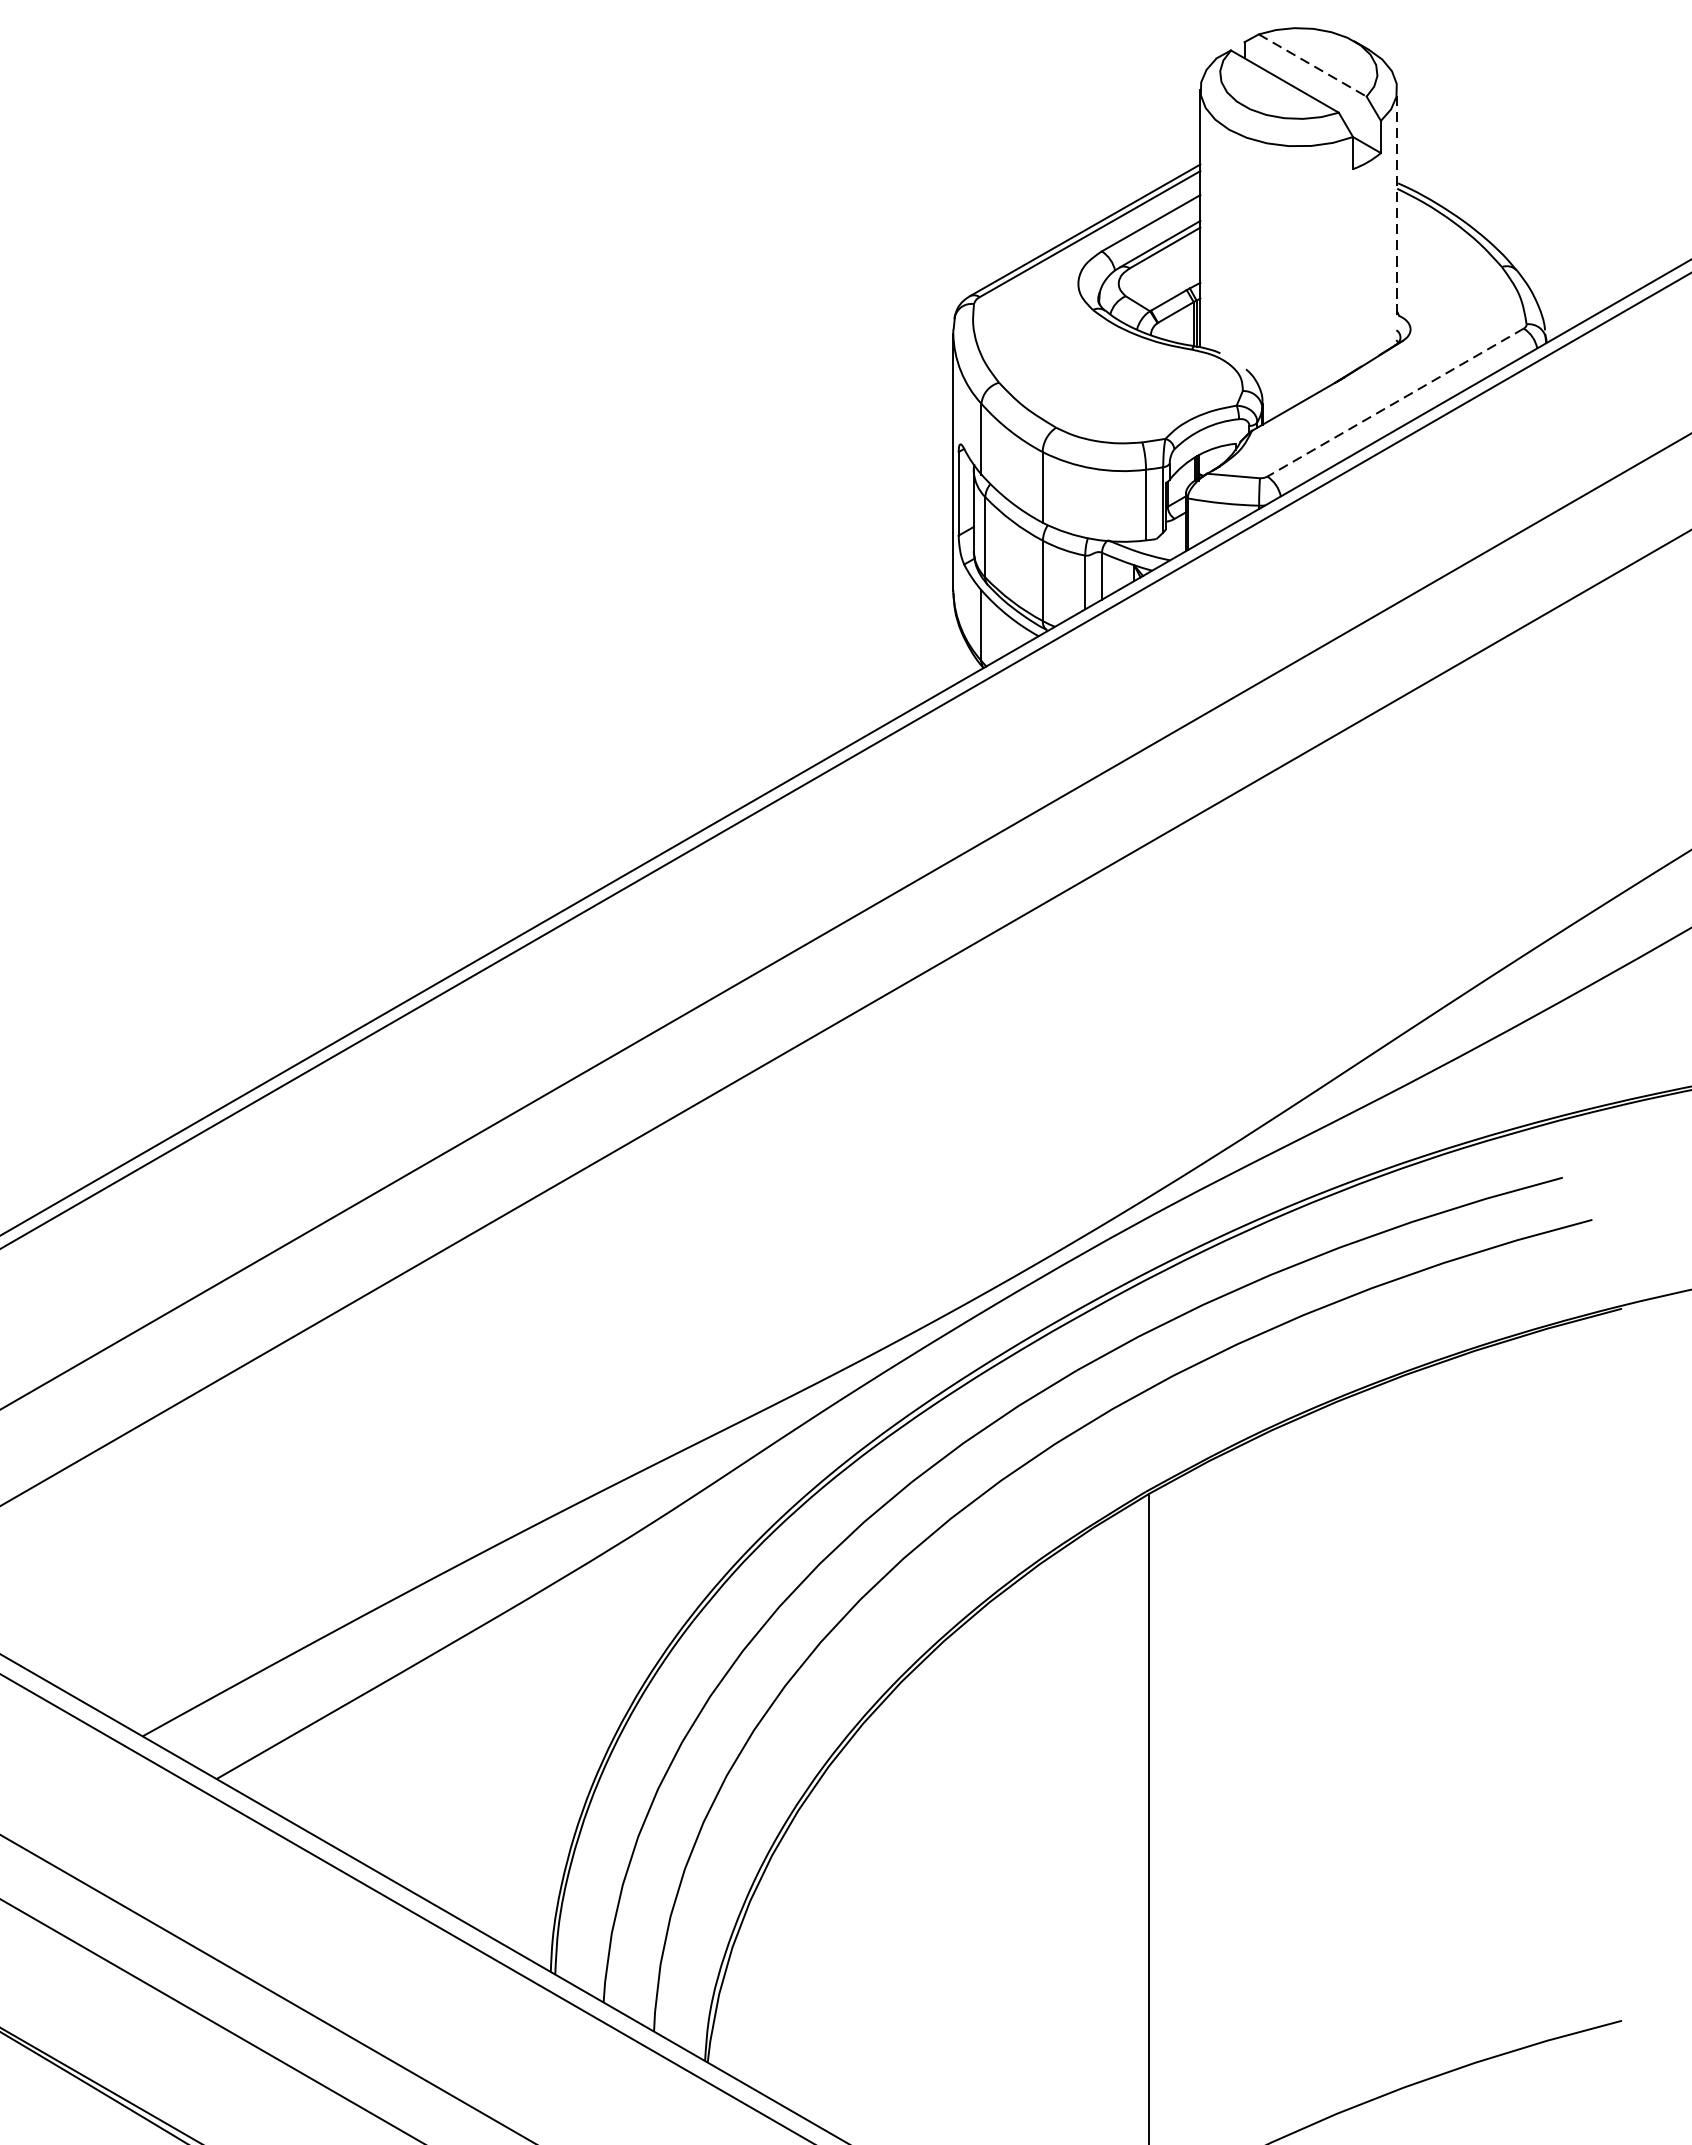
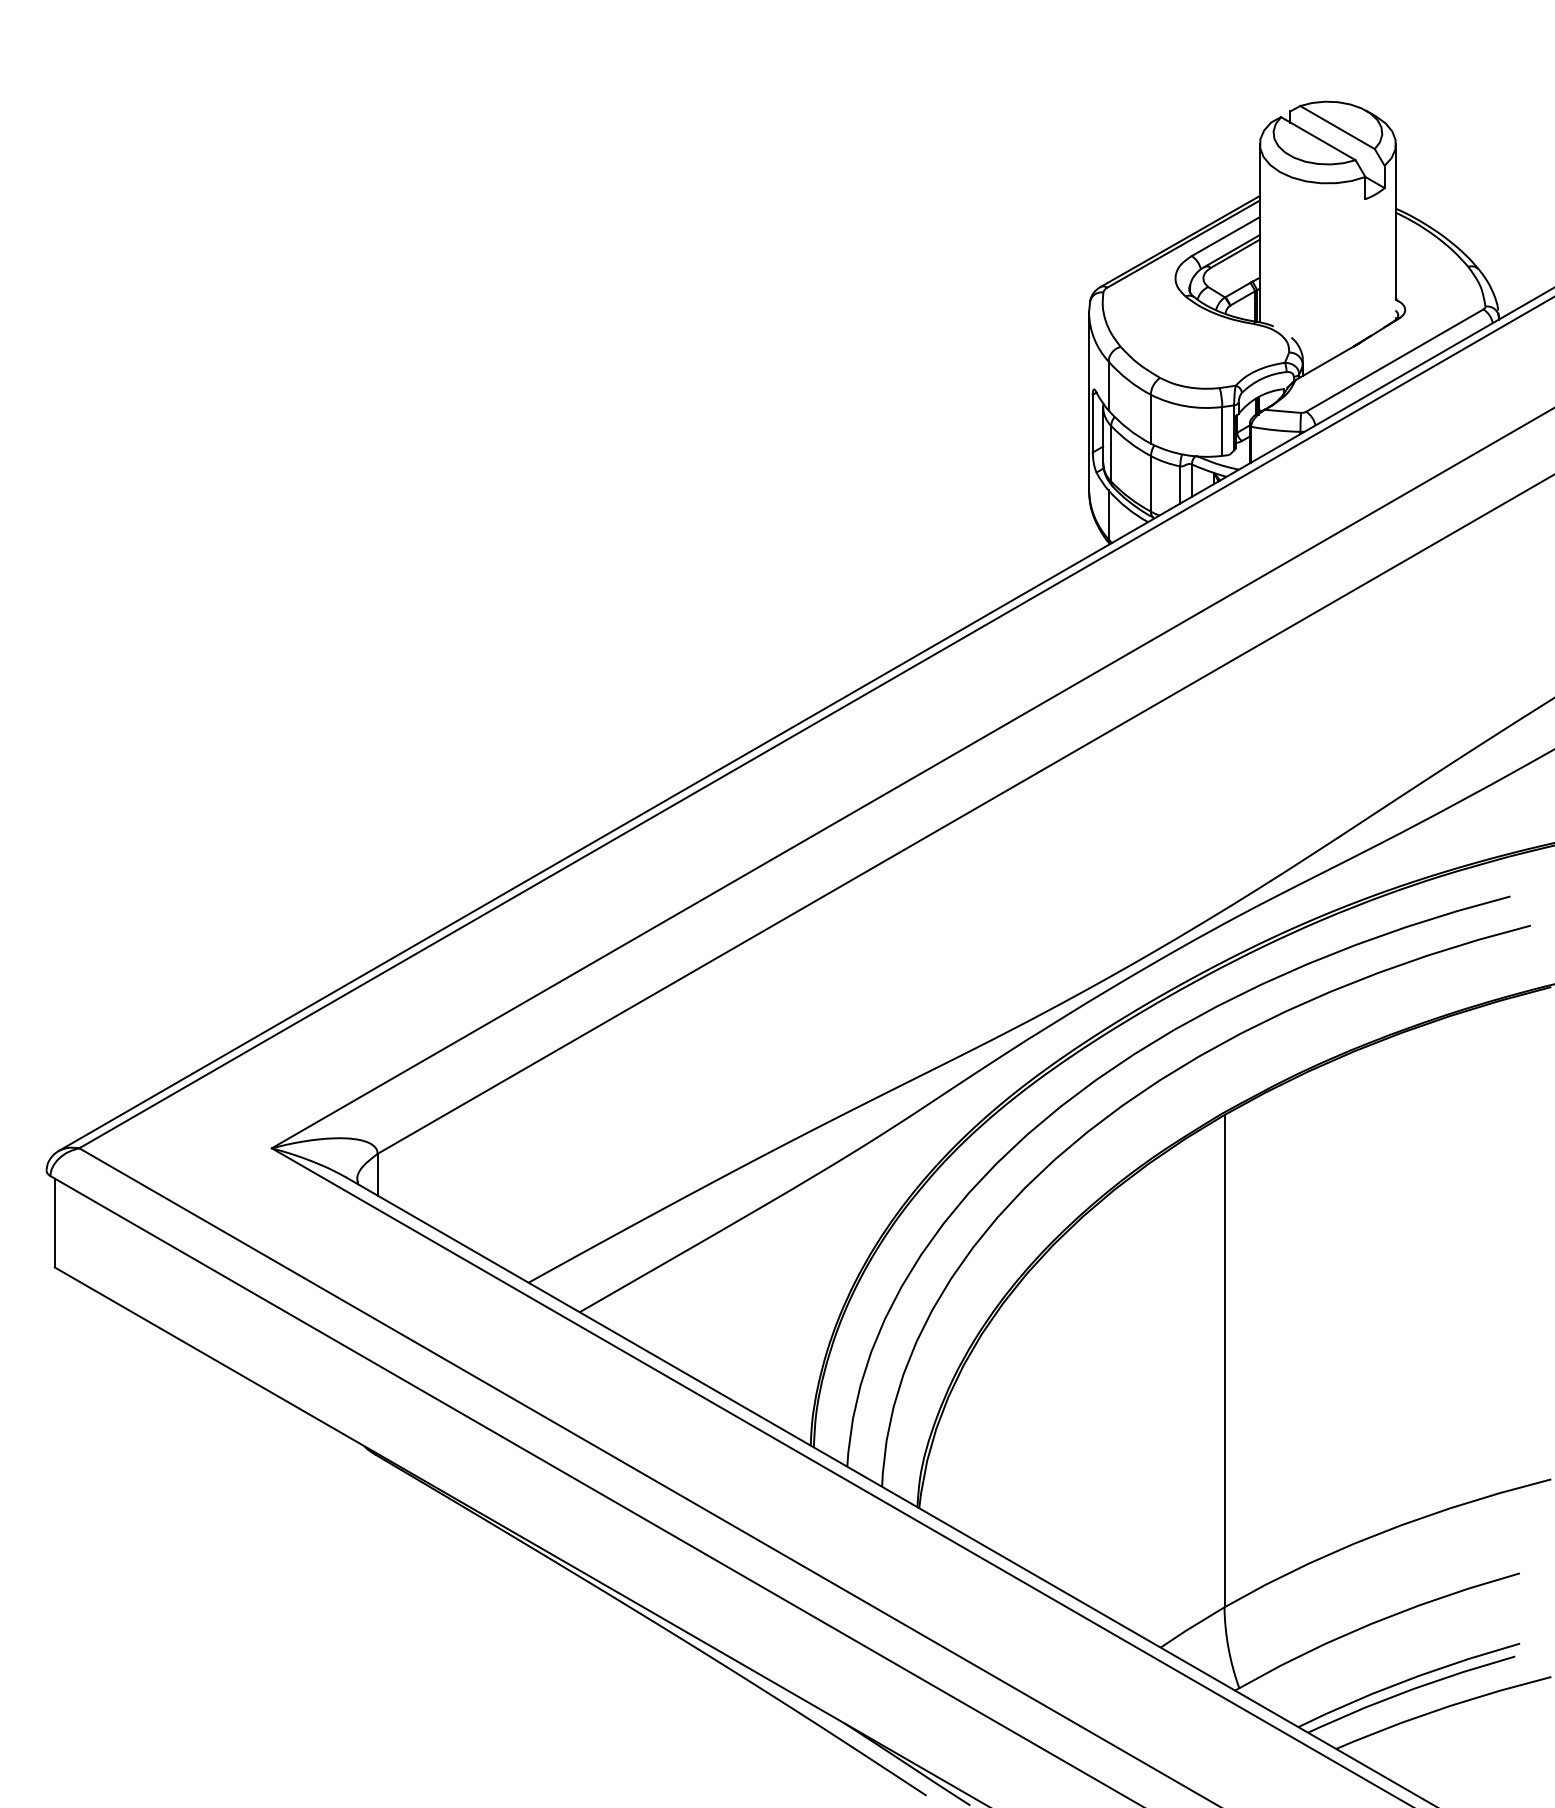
line: (1312, 65) -> (1337, 127), dashed -> solid
line: (1396, 201) -> (1395, 221), dashed -> solid
line: (1395, 402) -> (1394, 360), dashed -> solid

